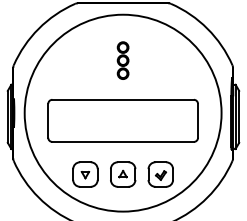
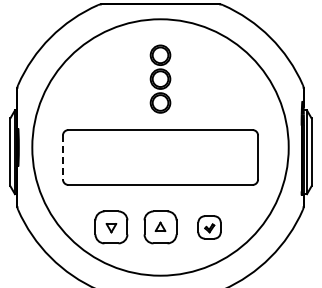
part: (123, 60) -> (160, 78), size x1.4
line: (47, 121) -> (62, 158), solid -> dashed
part: (160, 174) -> (209, 227), size x0.7

